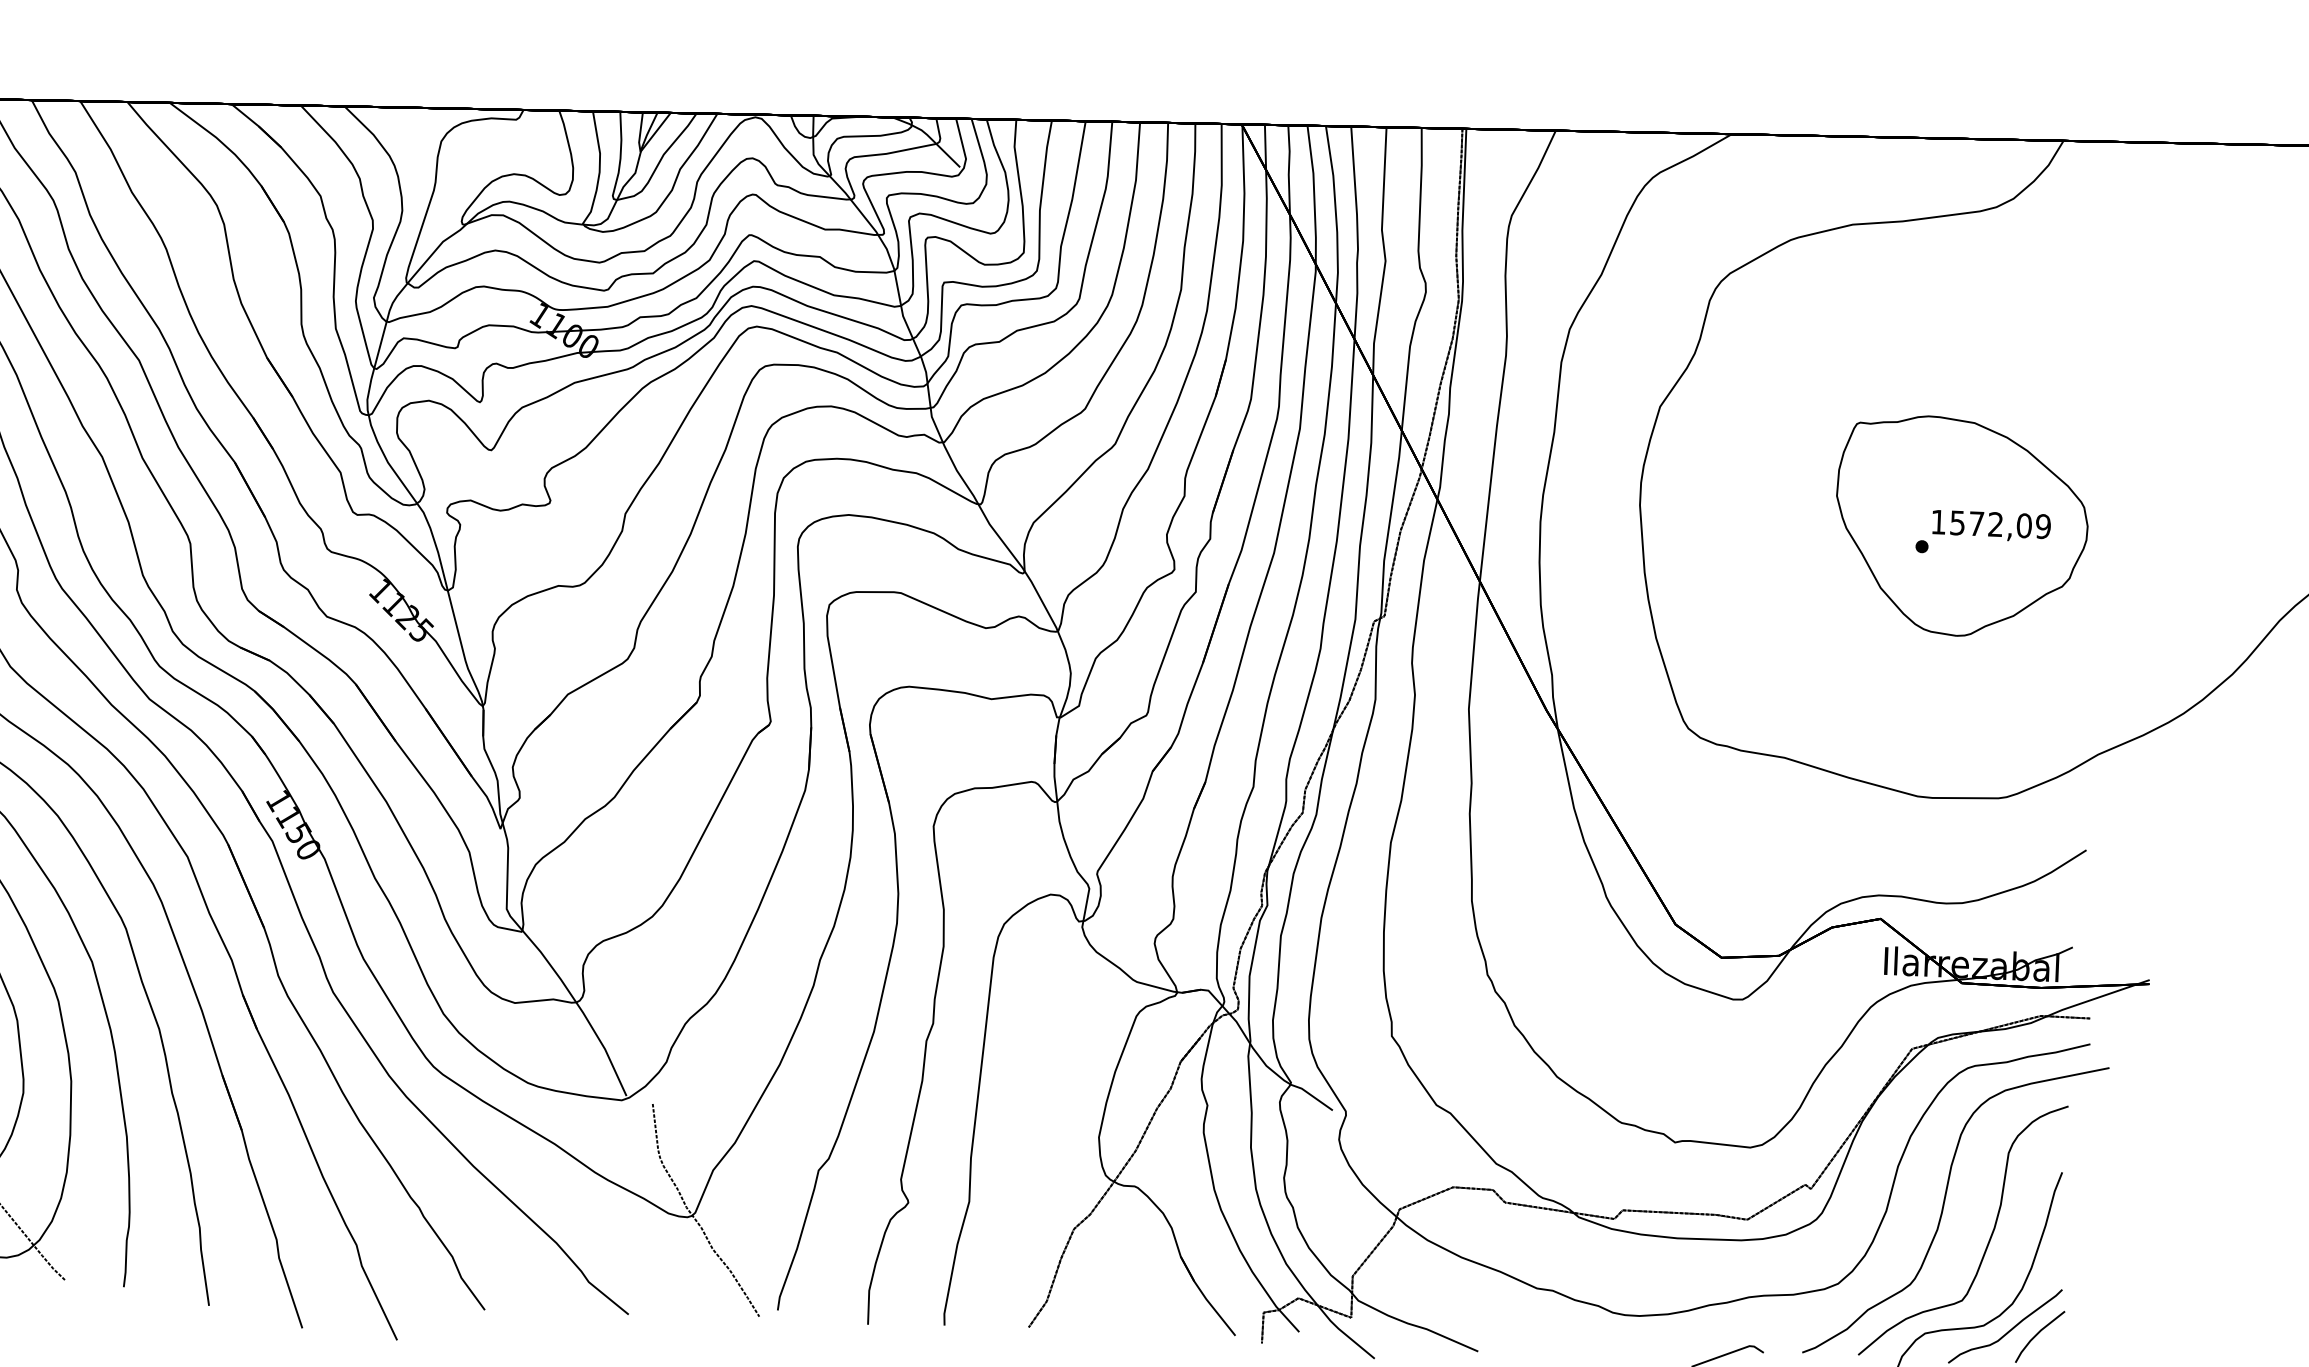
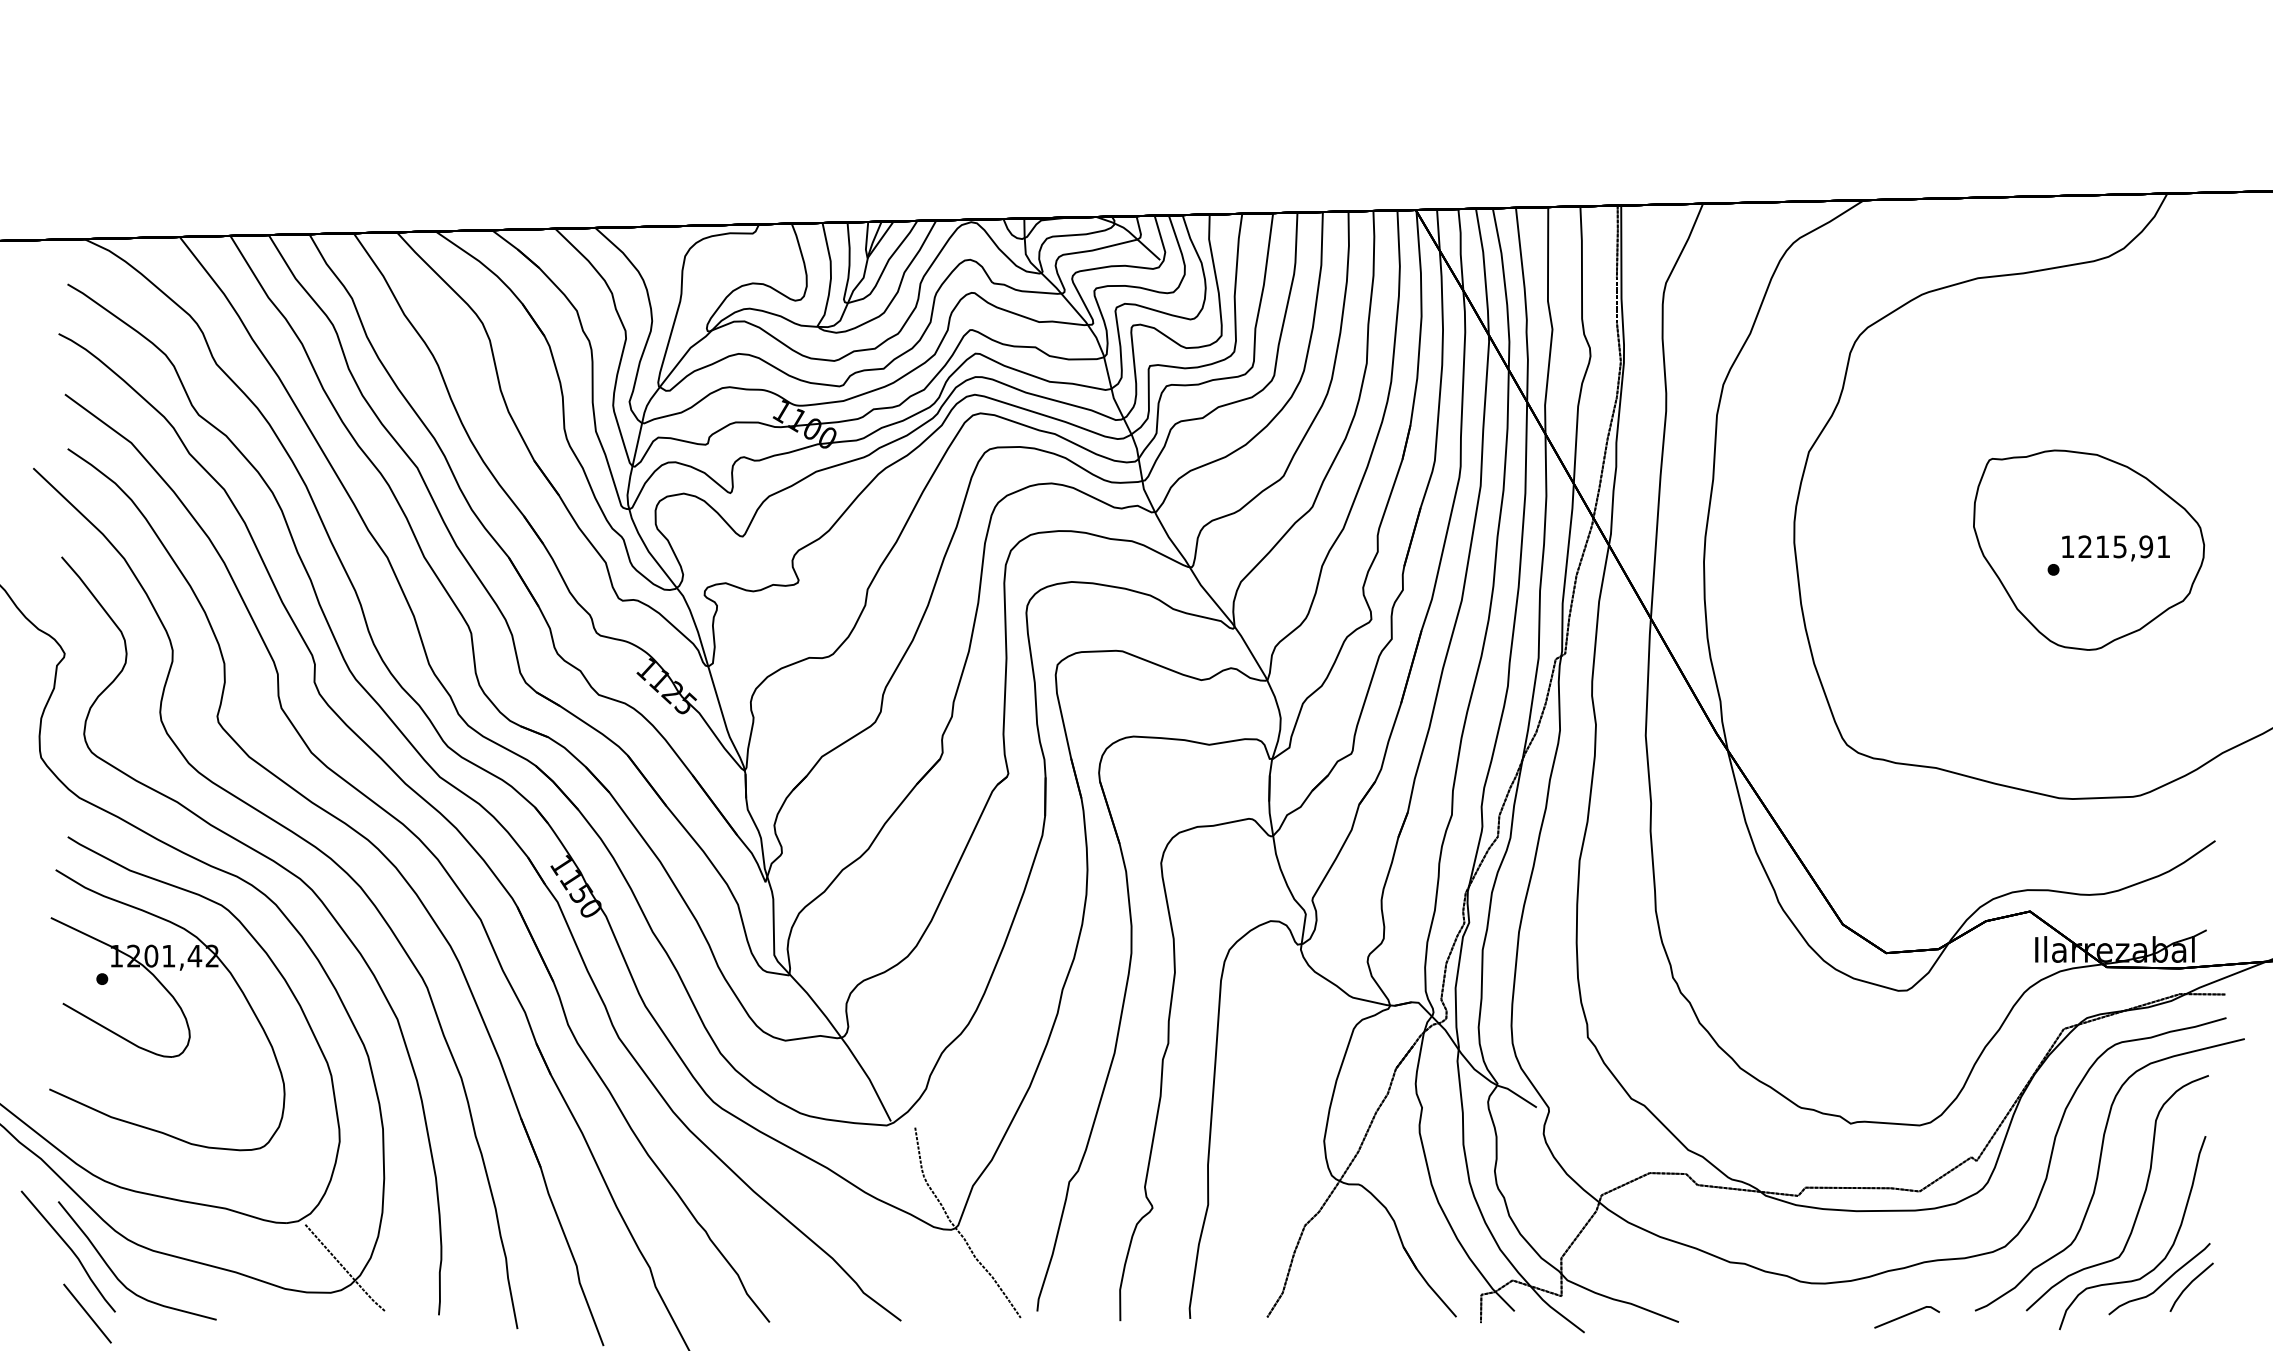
text: (2000, 524) -> (2124, 546), 1572,09 -> 1215,91

